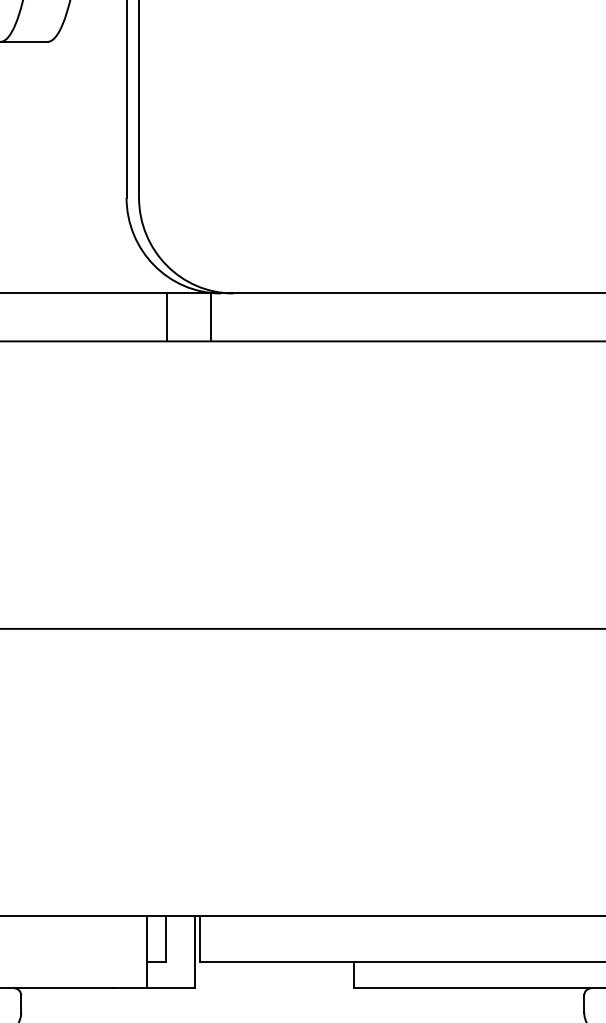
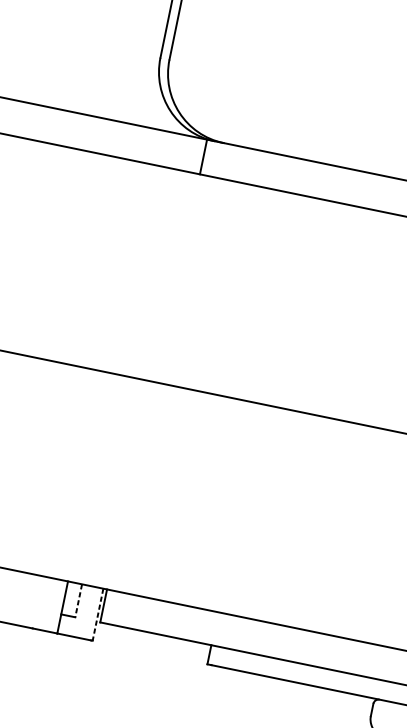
line: (166, 317) -> (171, 150), removed
line: (165, 939) -> (78, 600), solid -> dashed
line: (195, 952) -> (98, 614), solid -> dashed

